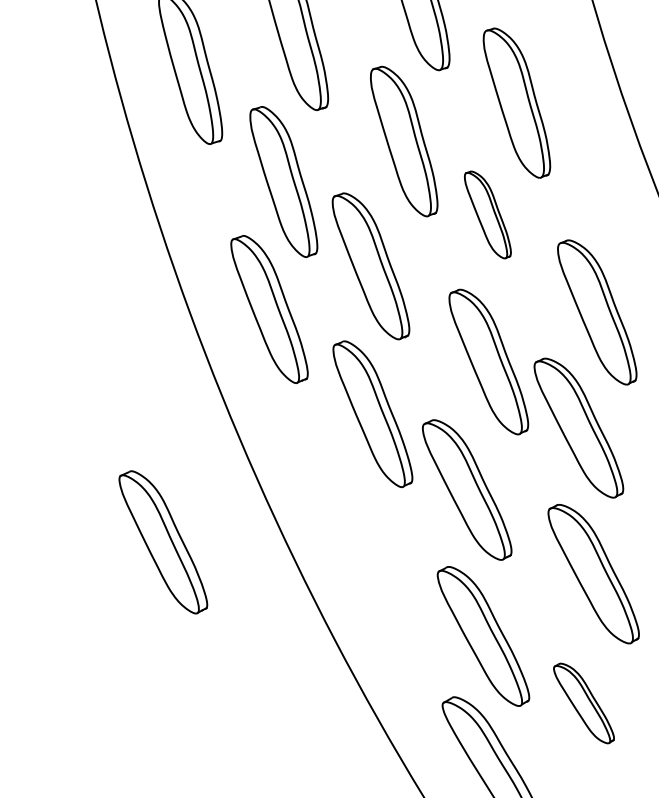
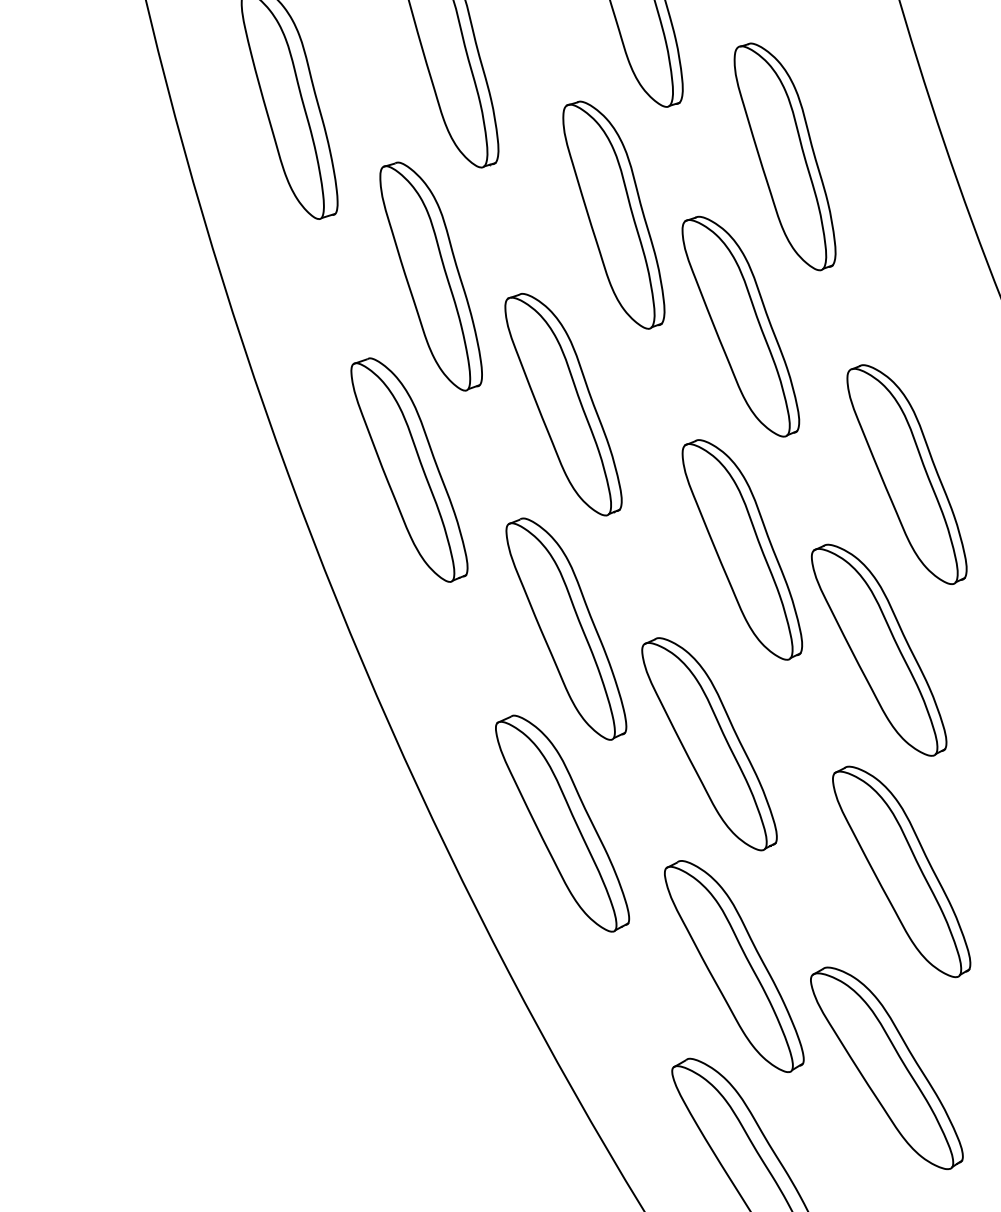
part: (487, 214) -> (740, 325), size x1.67
part: (163, 542) -> (562, 823), moved
part: (583, 703) -> (886, 1068), size x1.67

